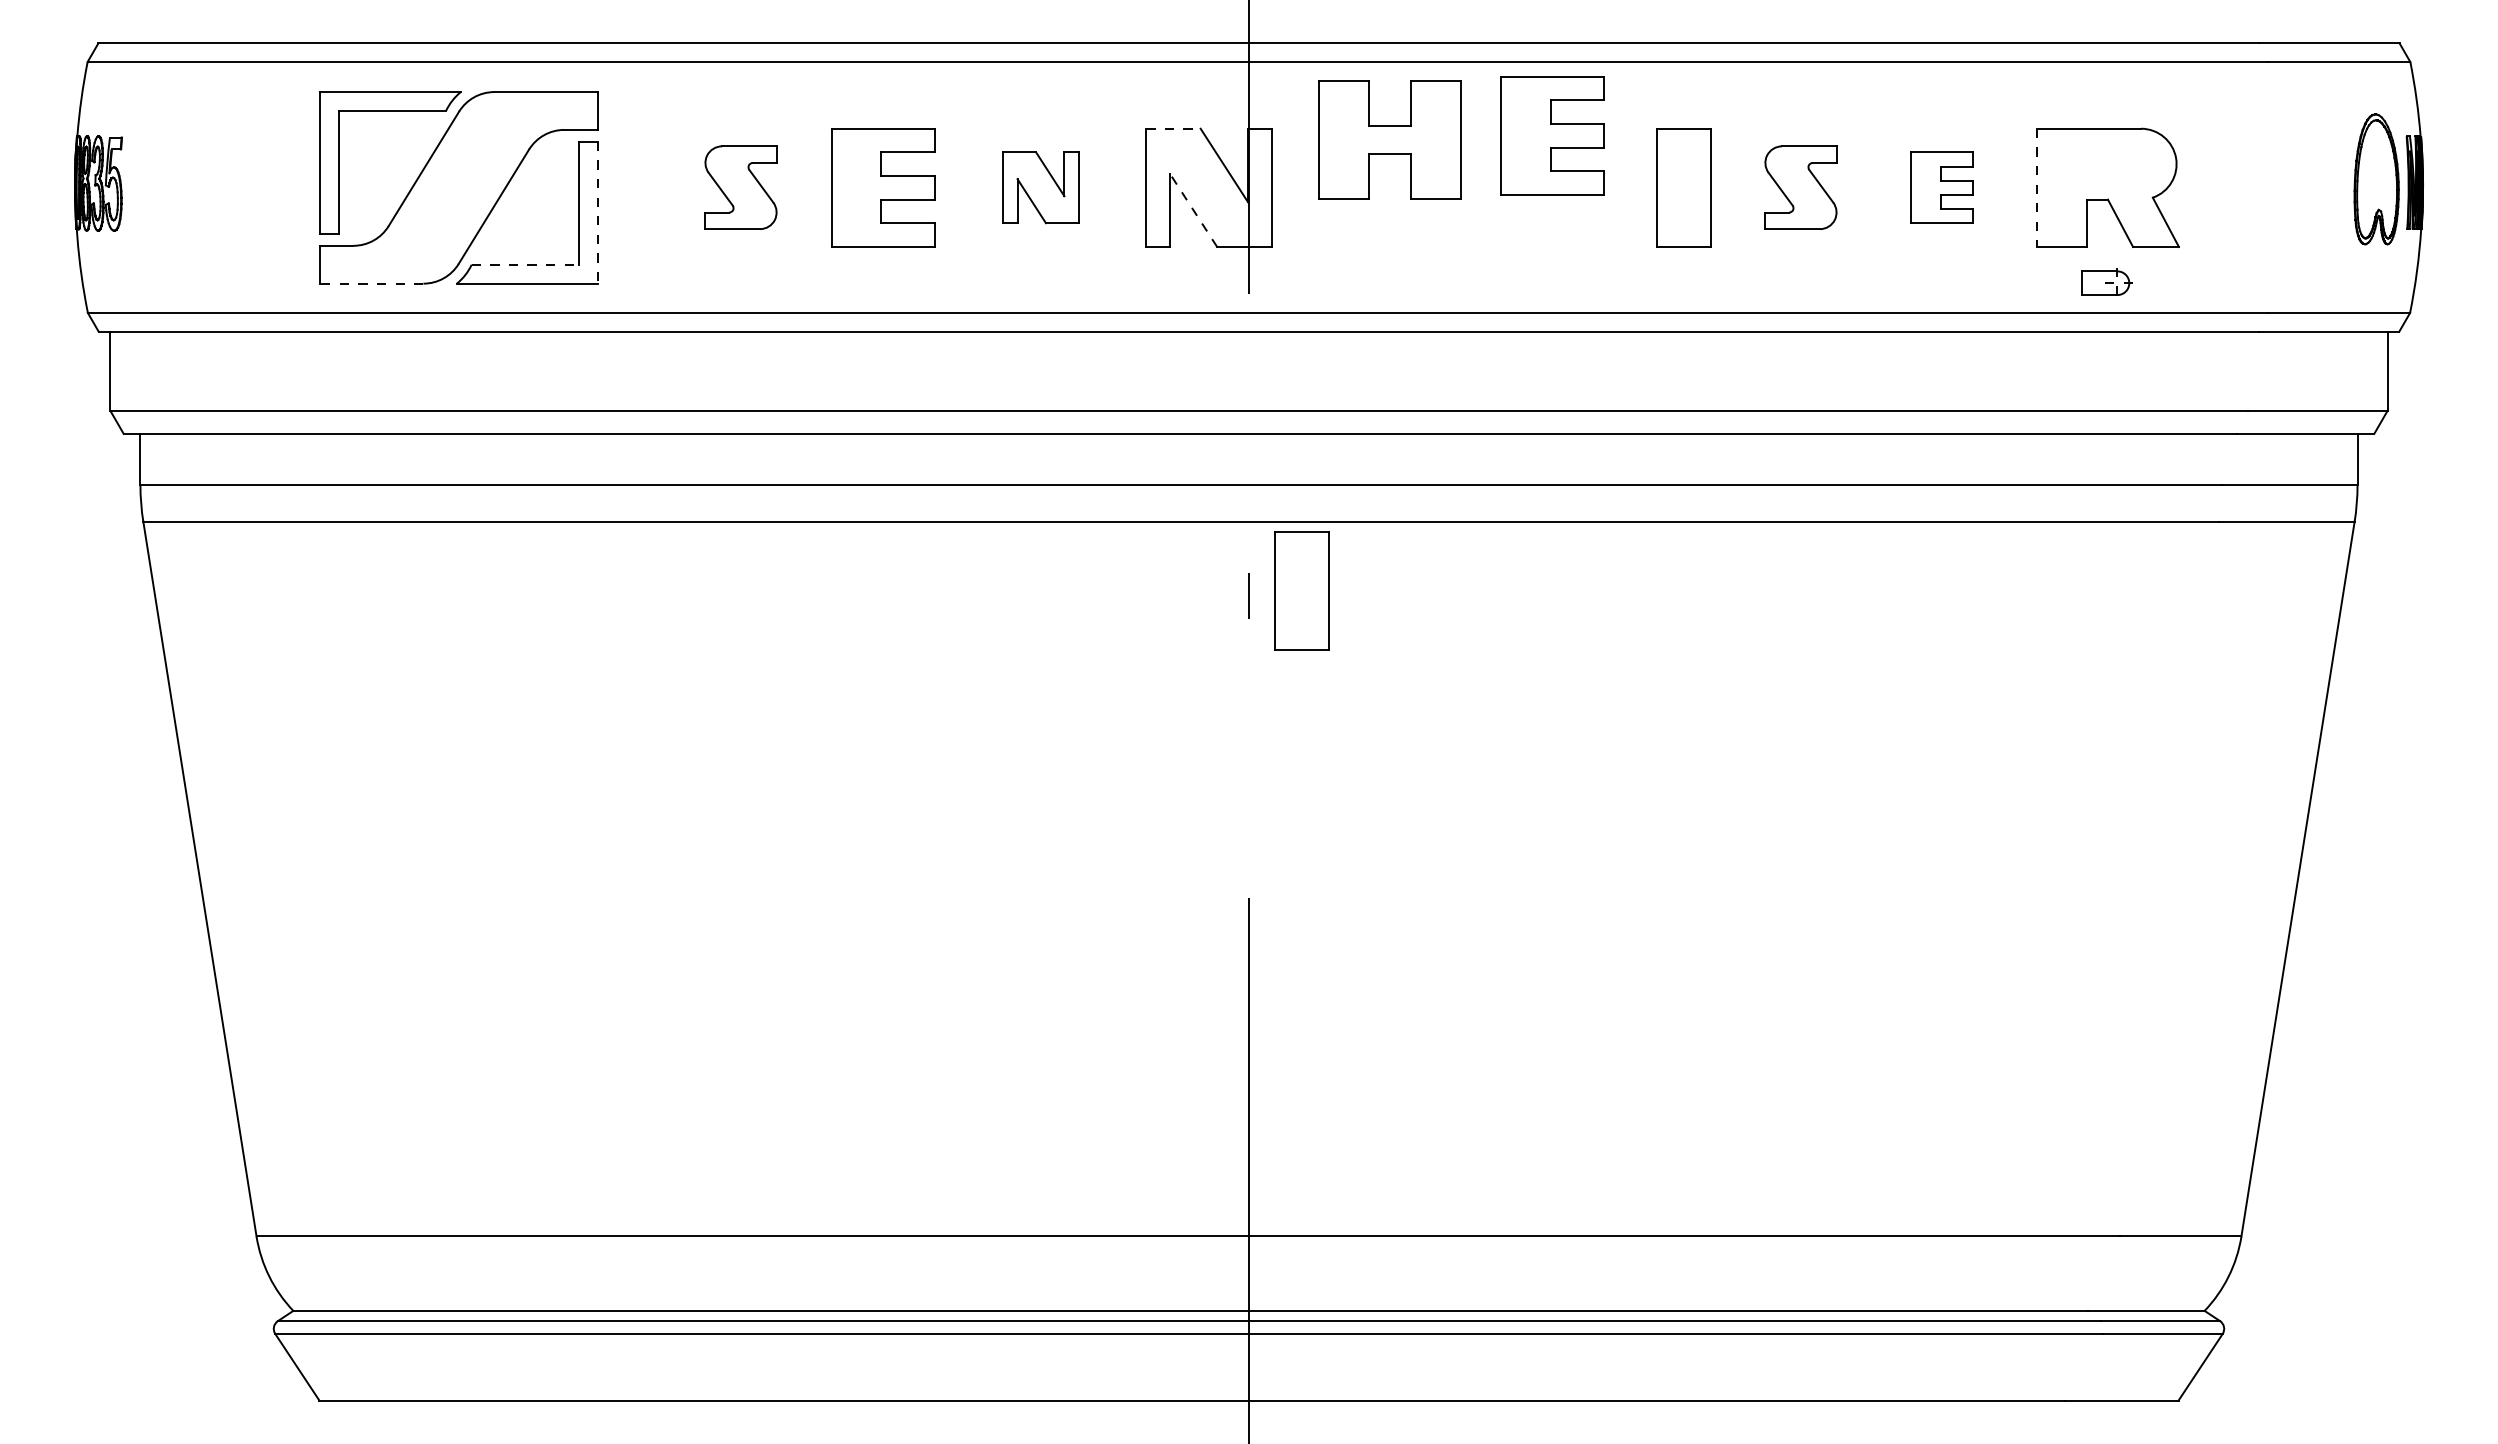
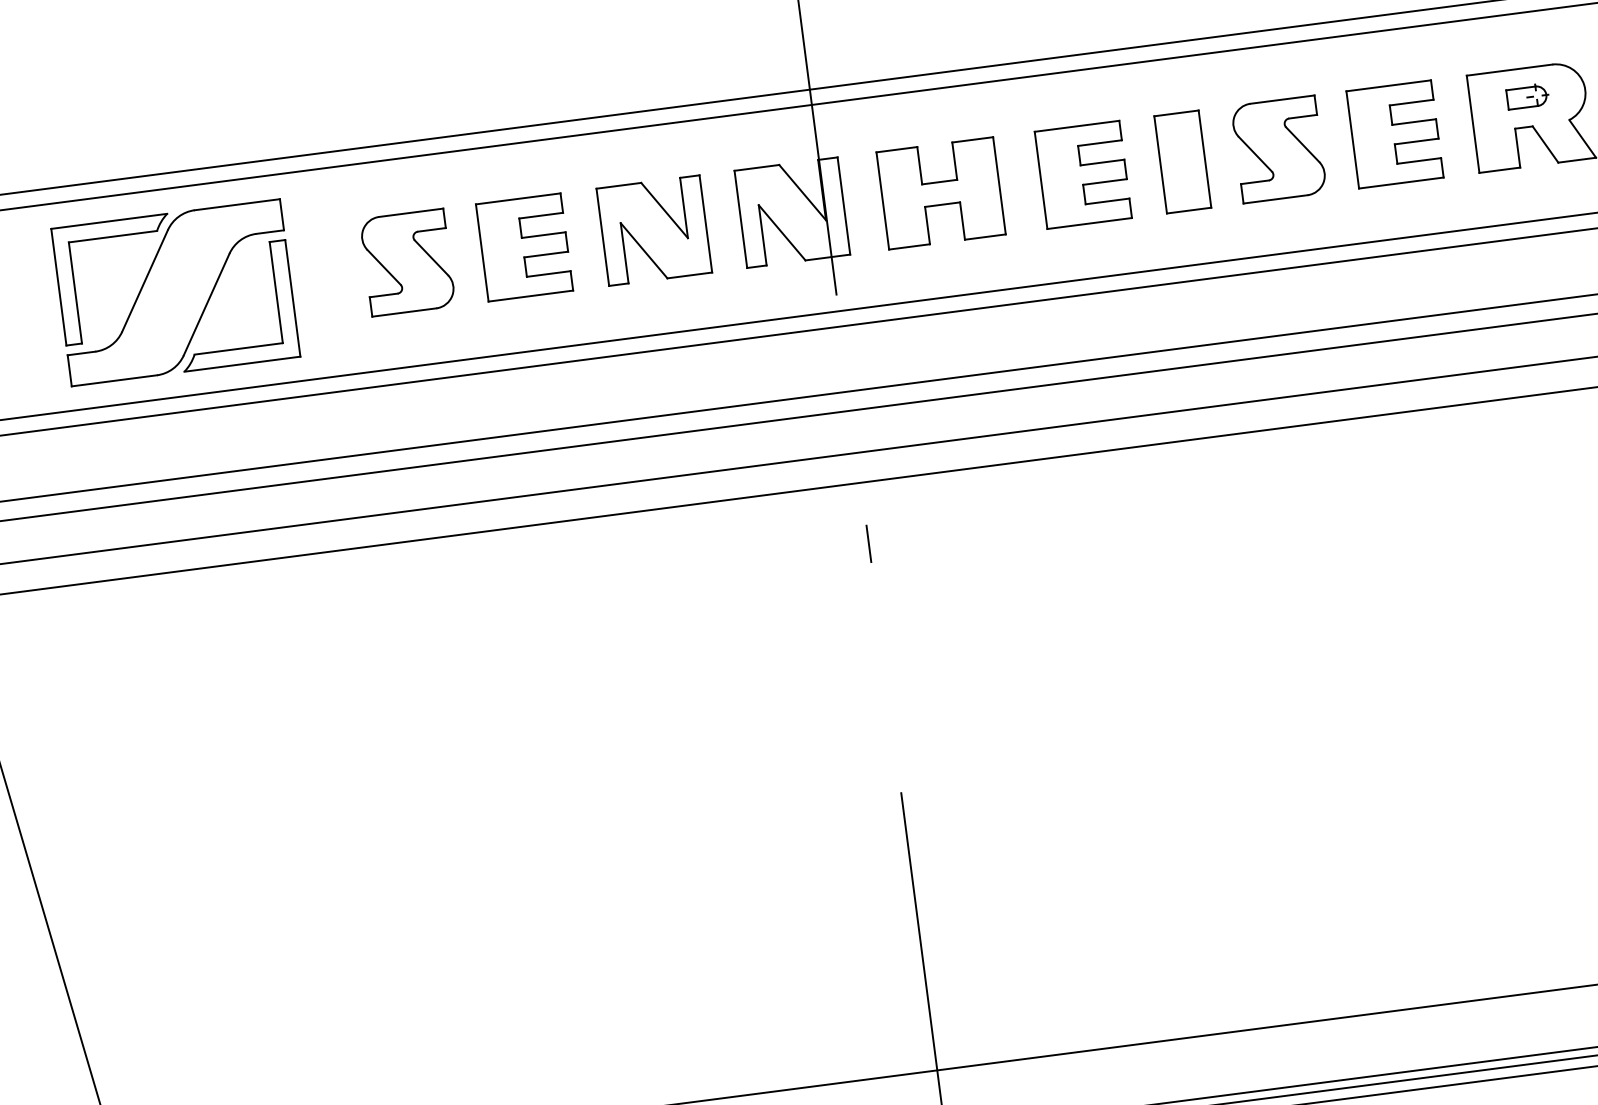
line: (1173, 128) -> (756, 167), dashed -> solid
part: (1552, 135) -> (1082, 174), moved
part: (1389, 139) -> (940, 193), moved
part: (740, 187) -> (407, 262), size x1.43
part: (1040, 187) -> (653, 230), size x1.67
part: (1800, 187) -> (1278, 149), size x1.43
part: (1942, 187) -> (1395, 134), size x1.67
line: (2037, 188) -> (1473, 124), dashed -> solid
line: (1193, 210) -> (782, 232), dashed -> solid
line: (597, 212) -> (292, 298), dashed -> solid
line: (525, 264) -> (238, 348), dashed -> solid
part: (2106, 281) -> (1527, 96), moved
line: (371, 283) -> (114, 380), dashed -> solid
part: (1301, 590) -> (911, 533), removed

